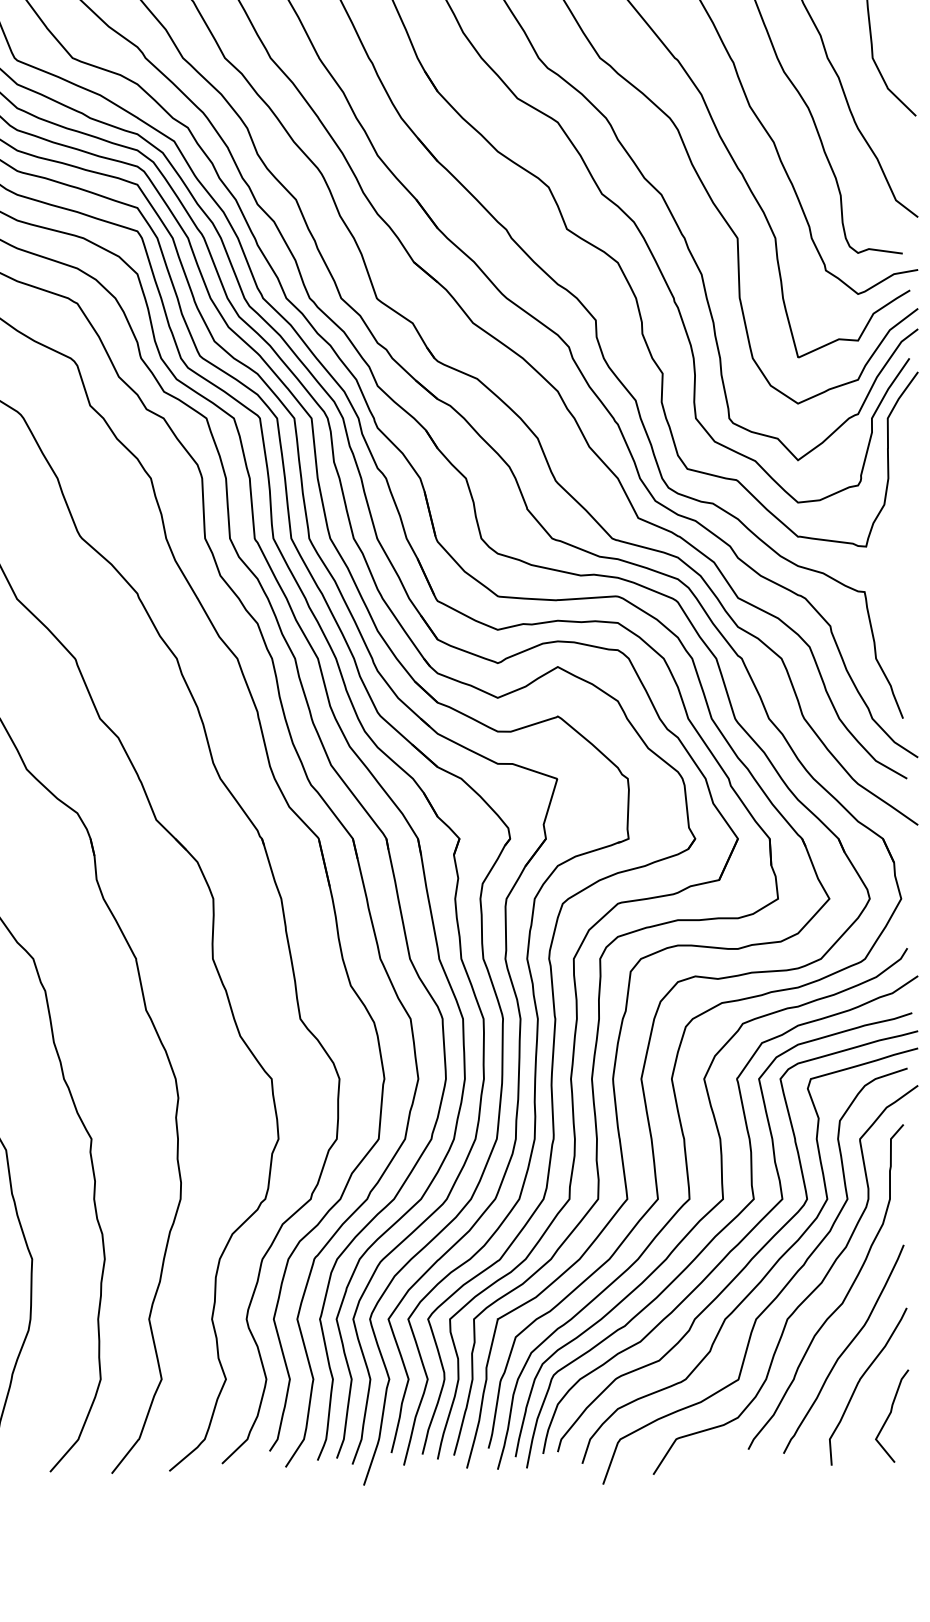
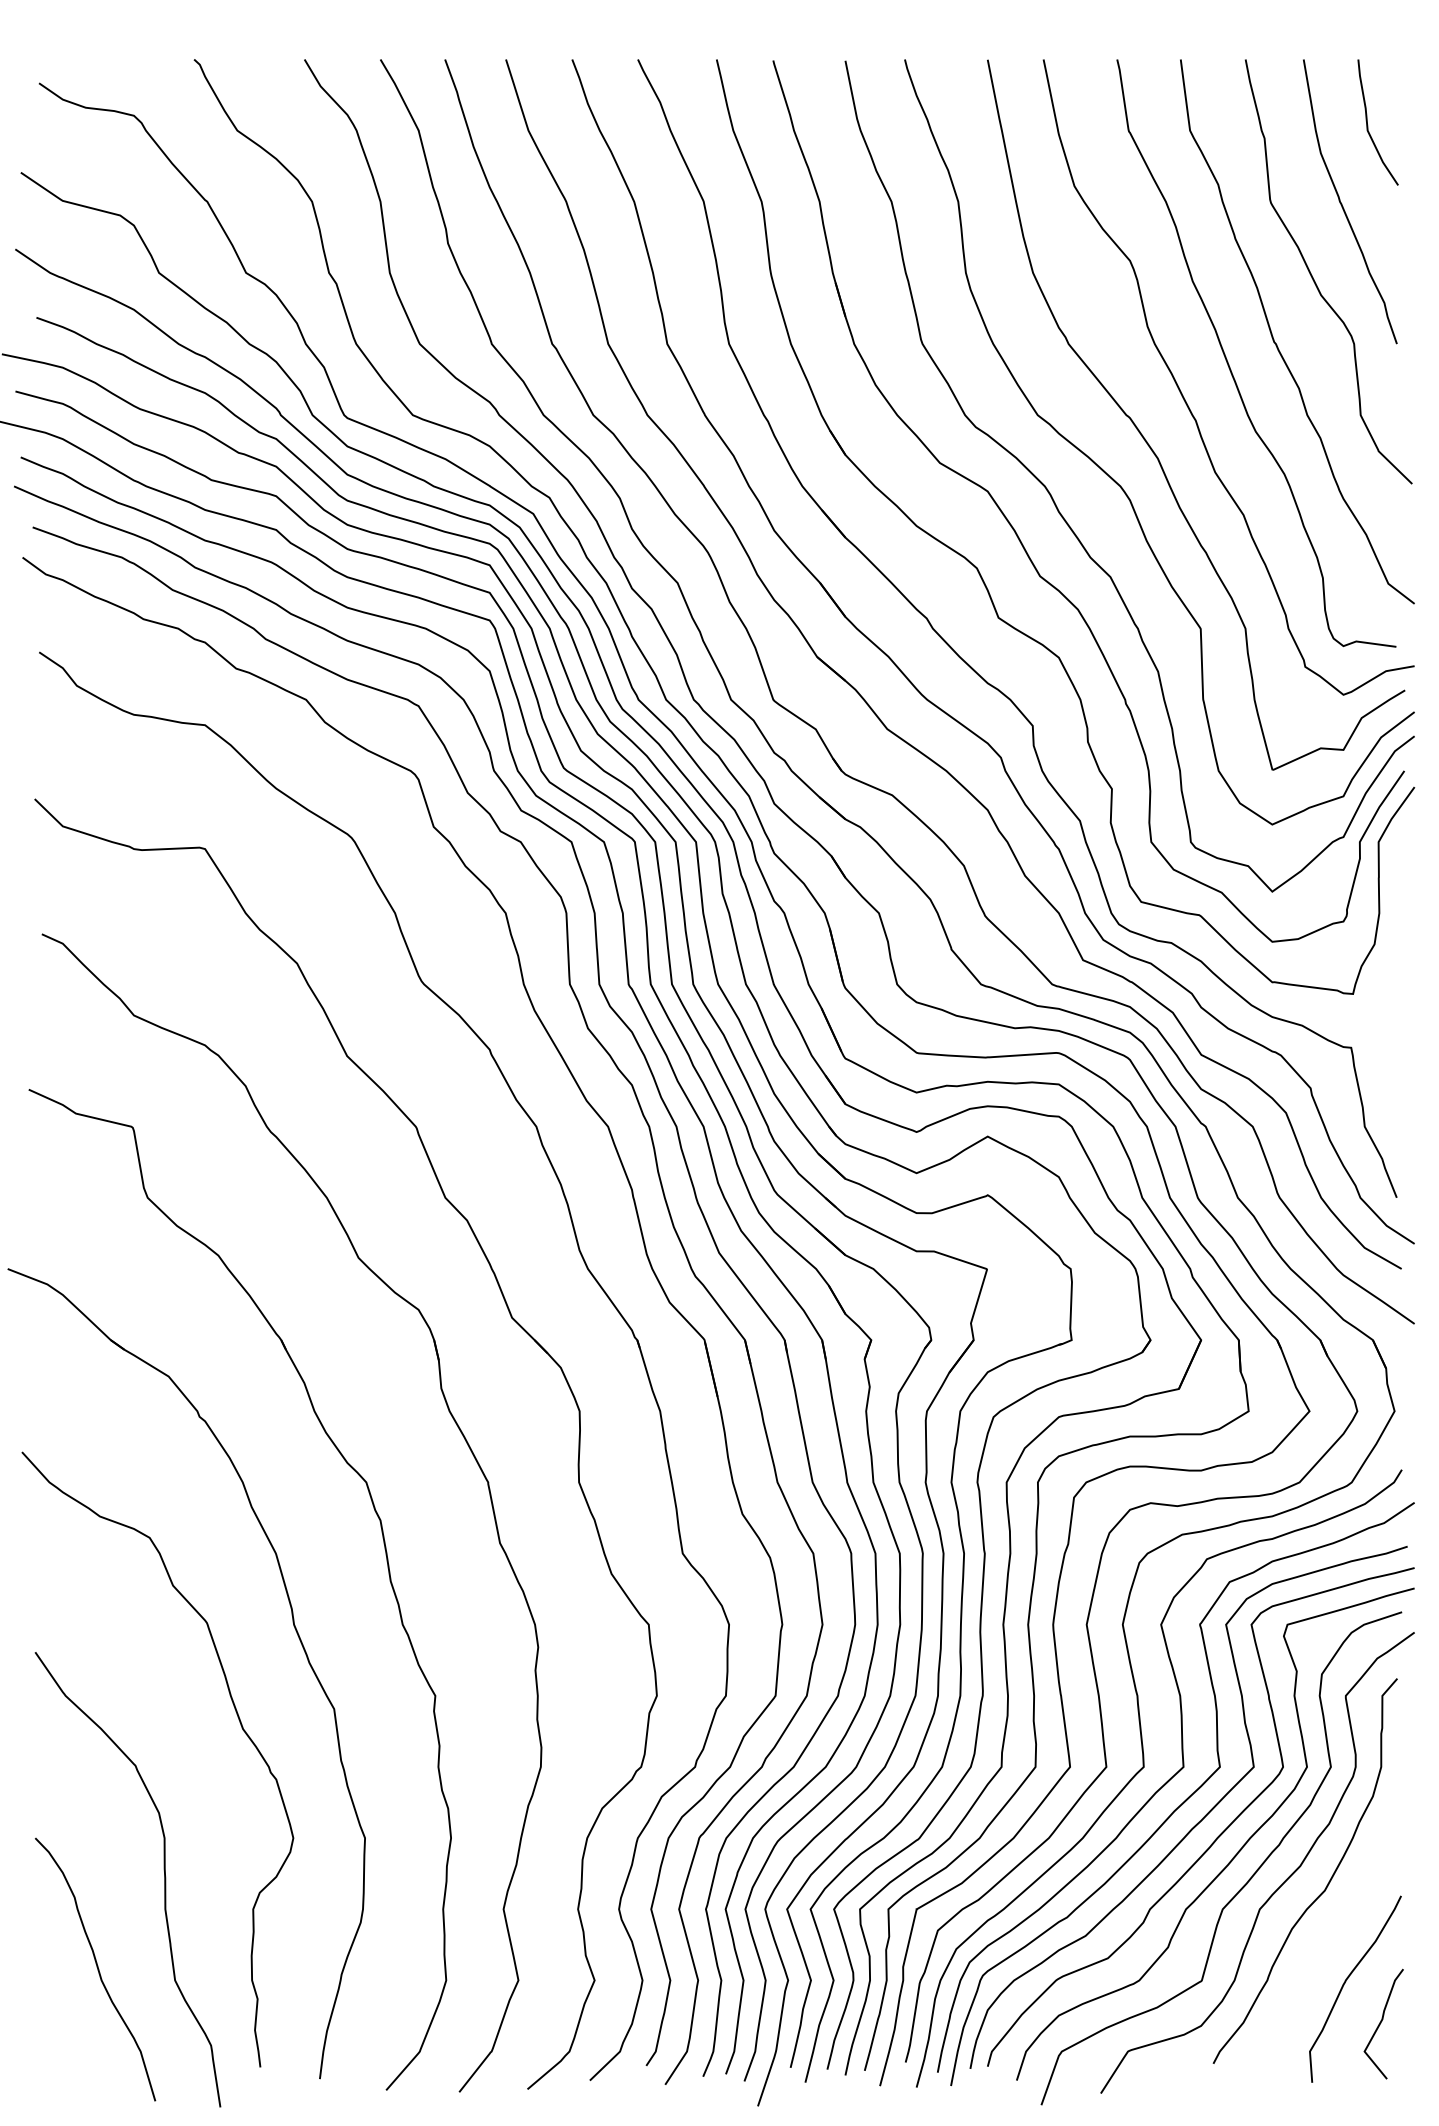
curve: (844, 1348) -> (1327, 1944), removed

